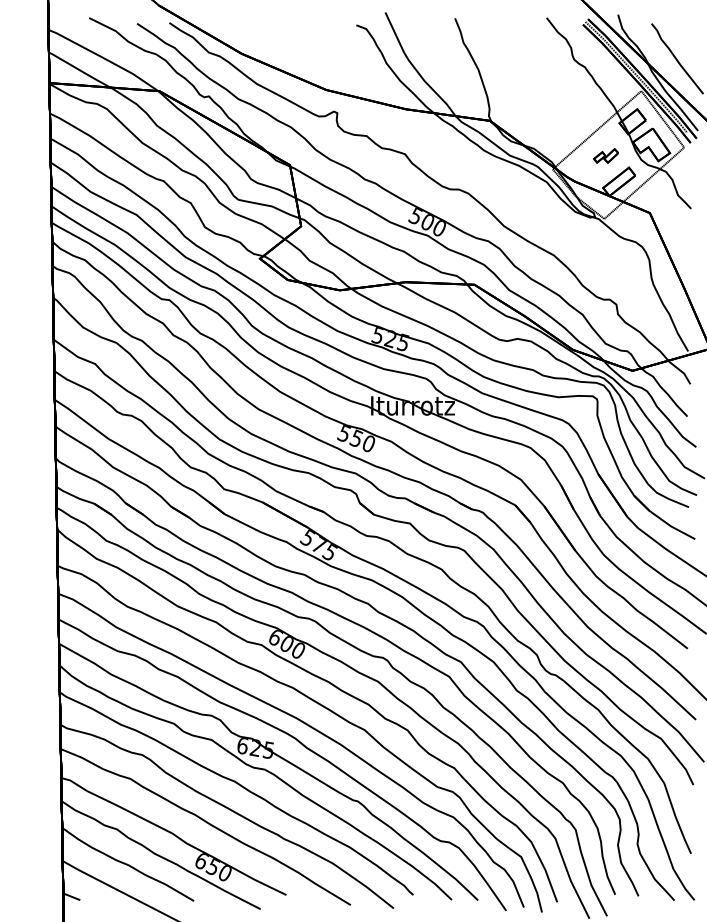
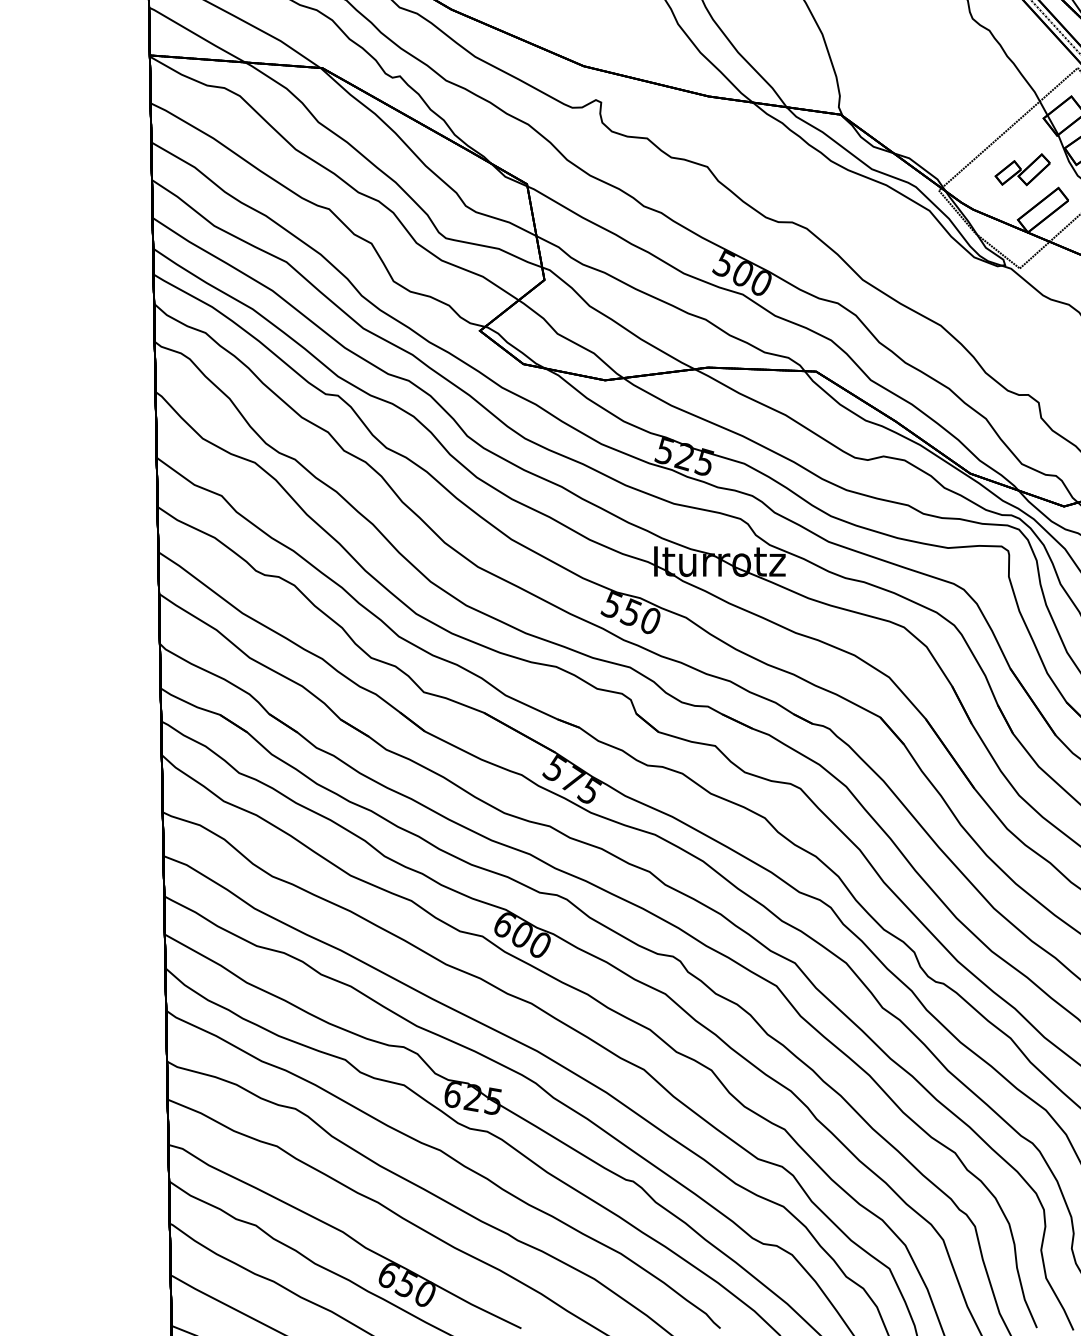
part: (605, 155) -> (1021, 168), size x1.43

